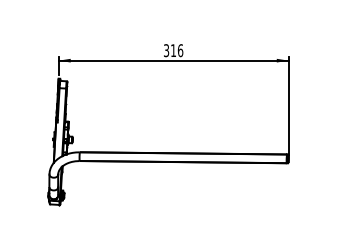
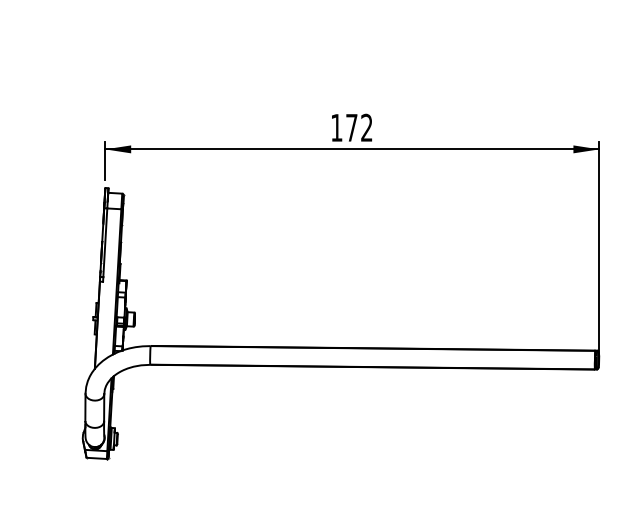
text: (173, 50) -> (351, 127), 316 -> 172

